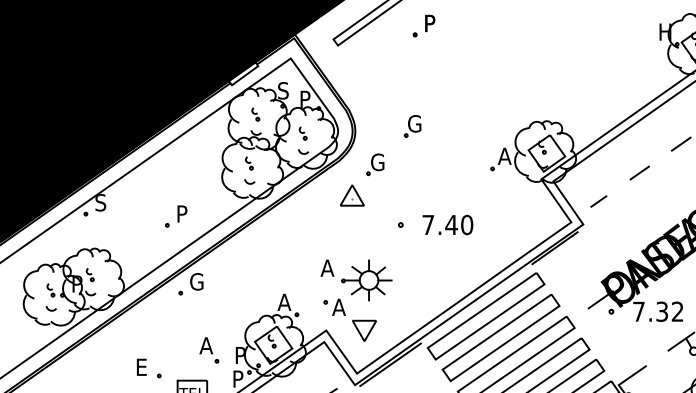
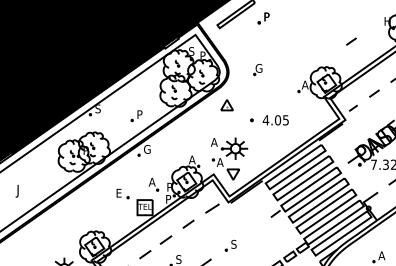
line: (594, 71) -> (351, 41), added
part: (374, 164) -> (238, 89), removed
text: (446, 225) -> (275, 120), 7.40 -> 4.05

